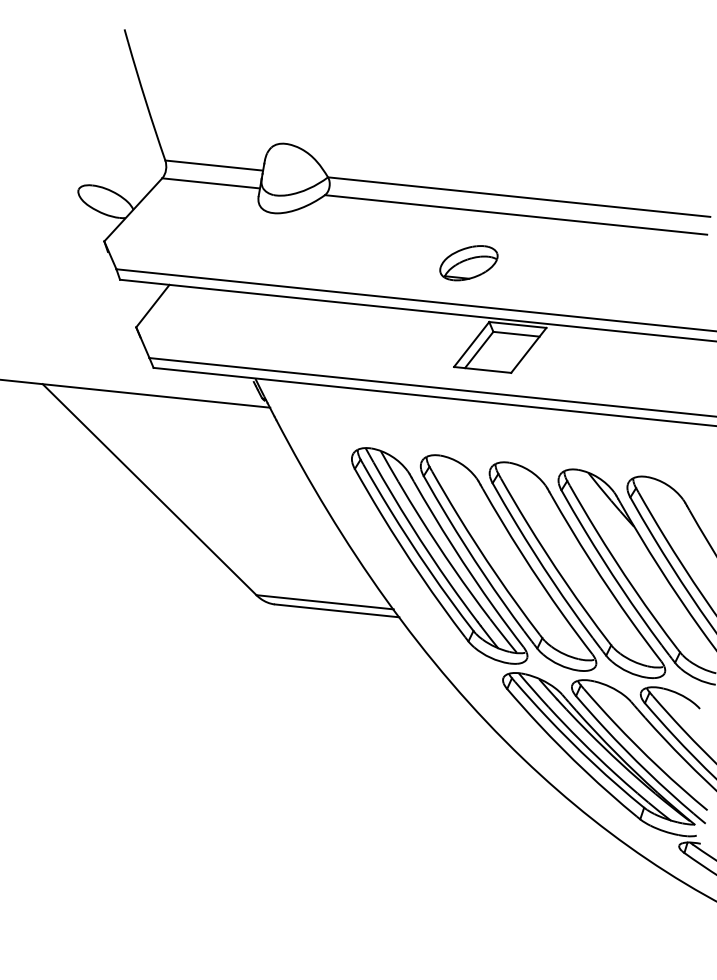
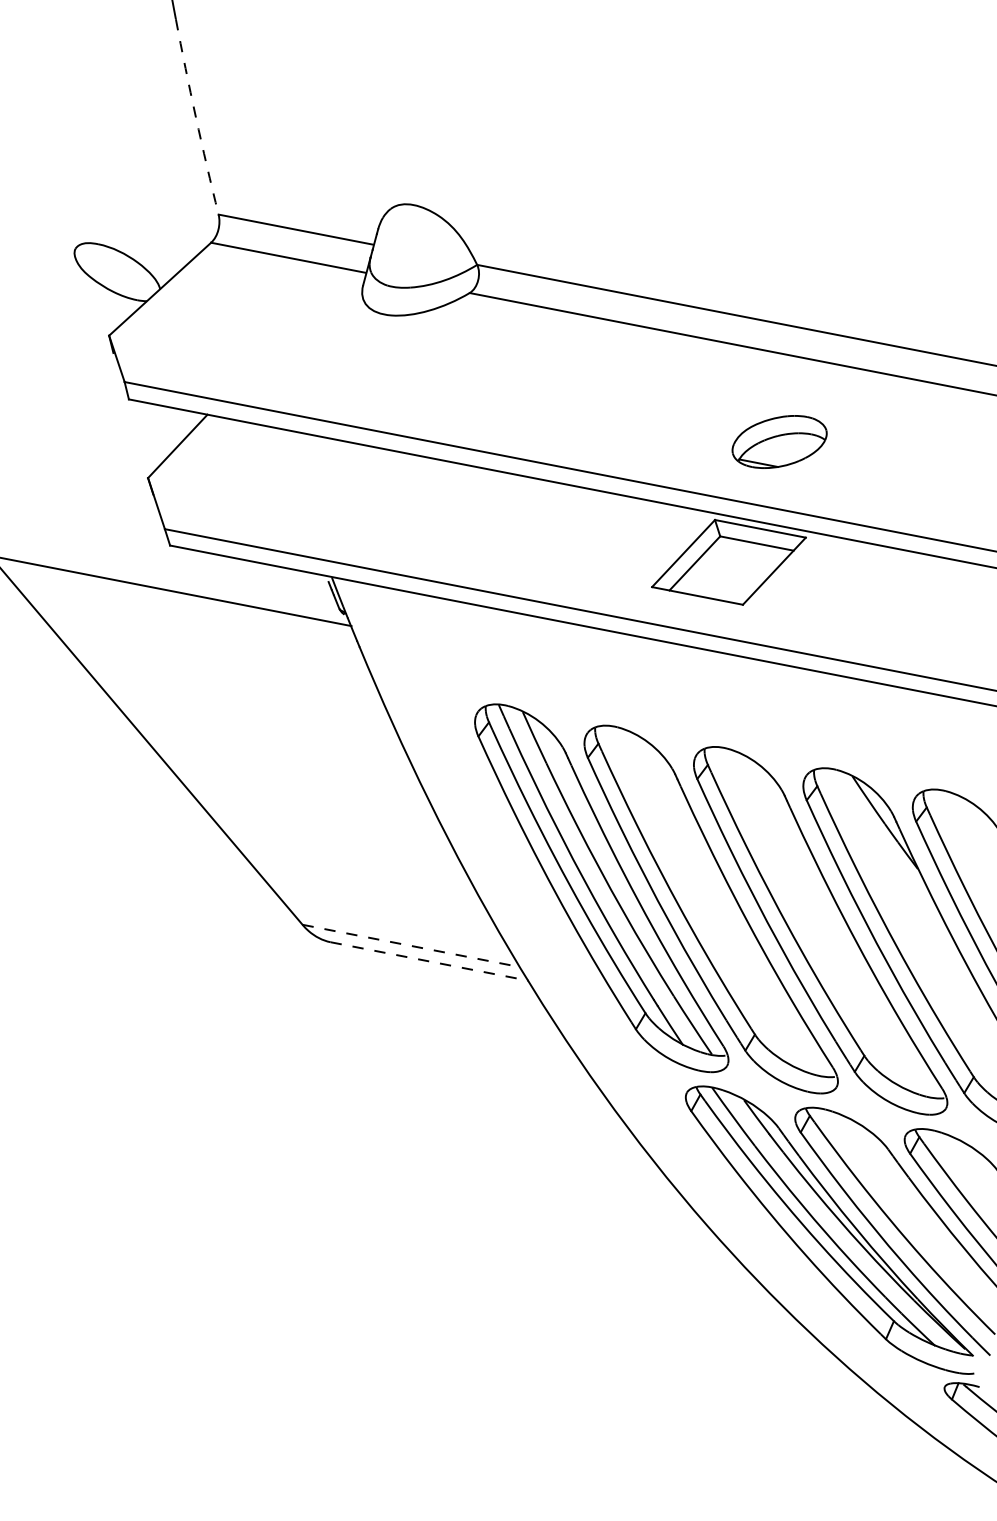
arc: (145, 101) -> (195, 117), solid -> dashed
part: (468, 263) -> (778, 442), moved
line: (325, 602) -> (412, 946), solid -> dashed
line: (337, 610) -> (430, 960), solid -> dashed

